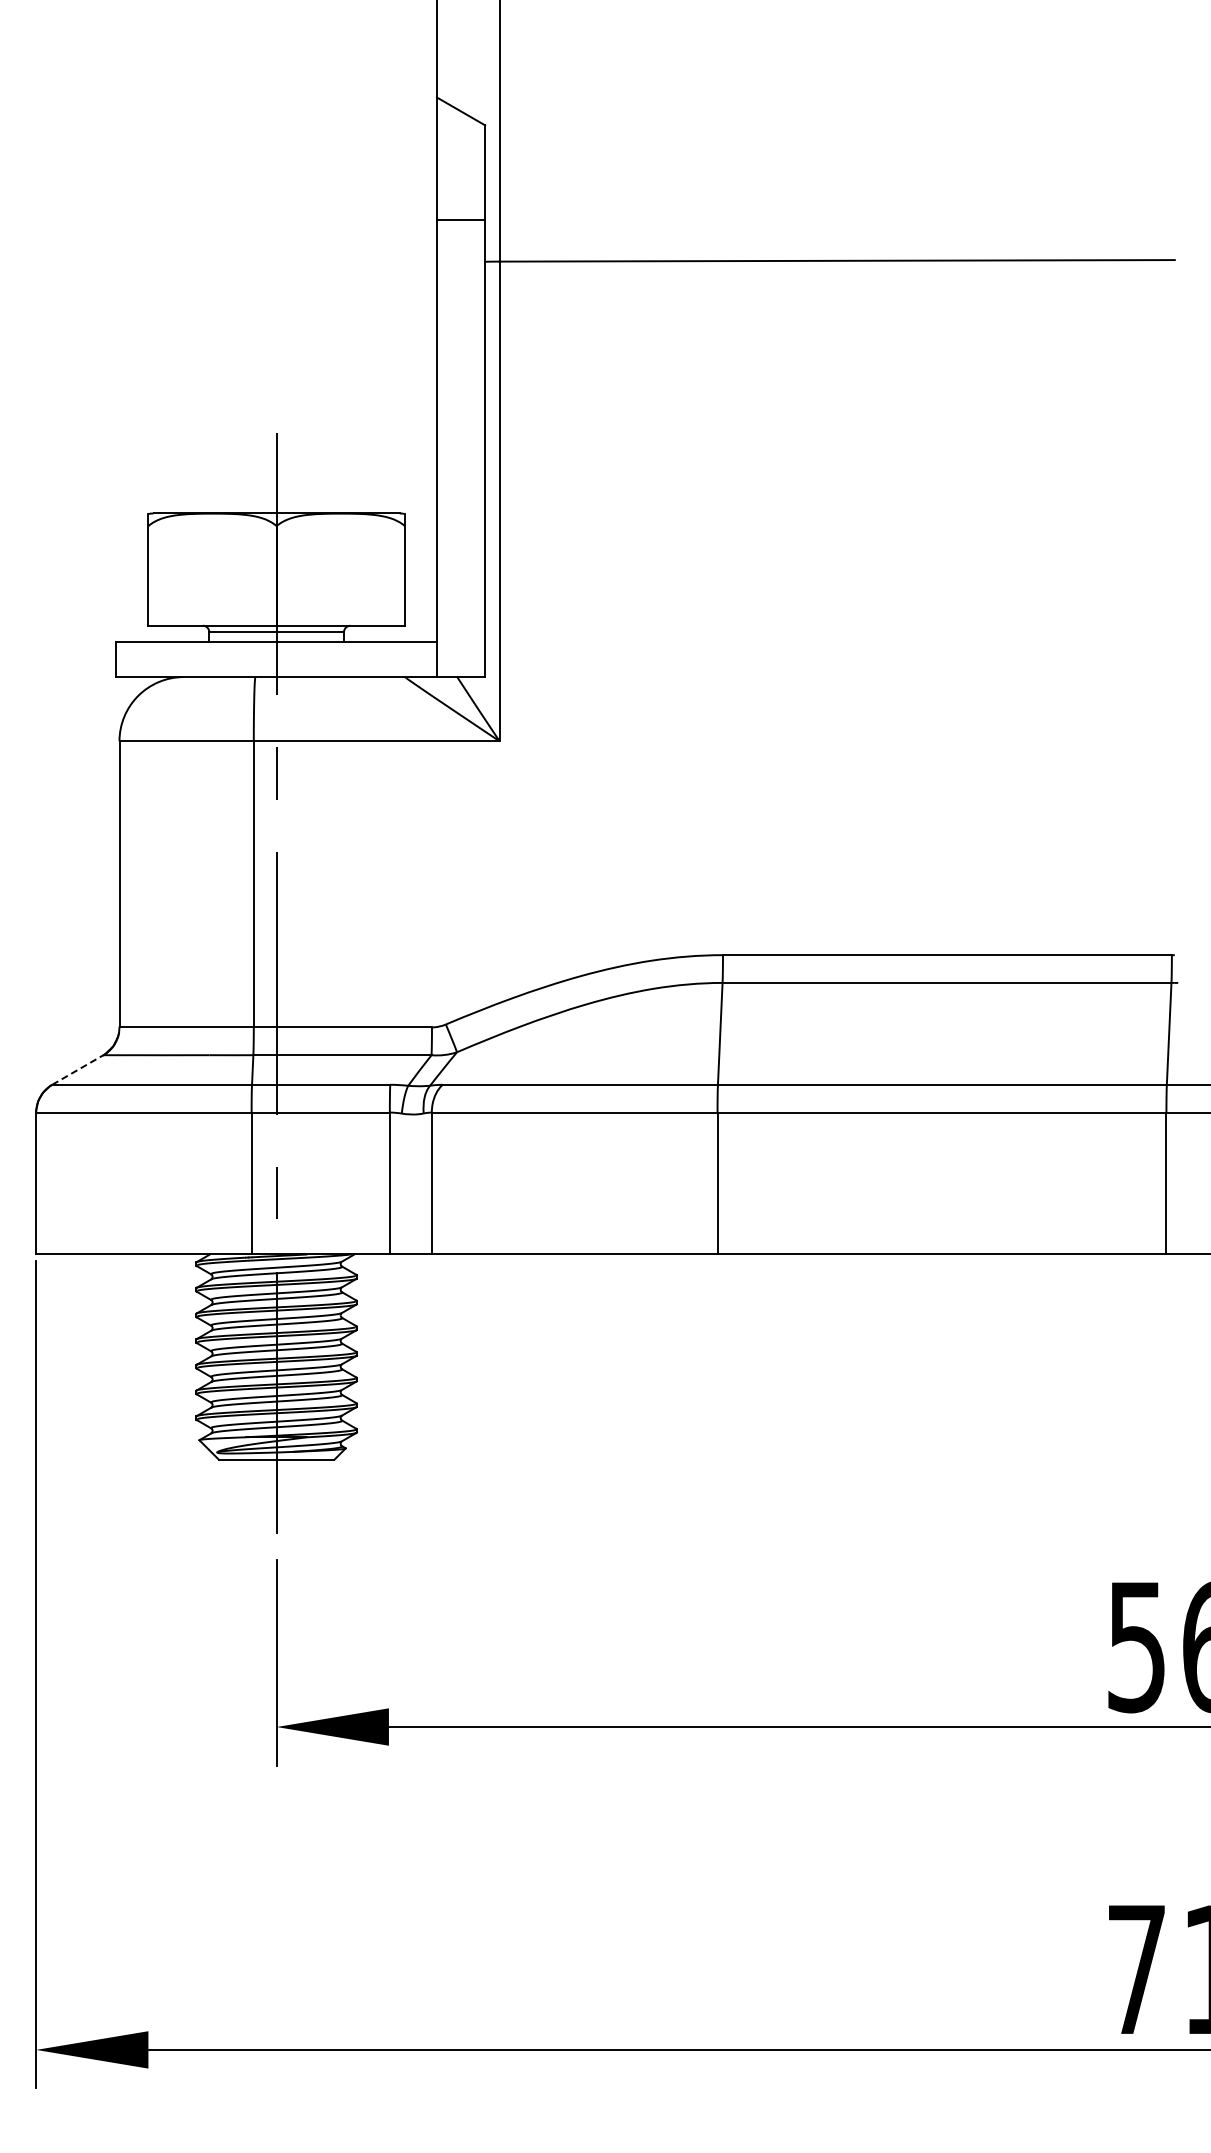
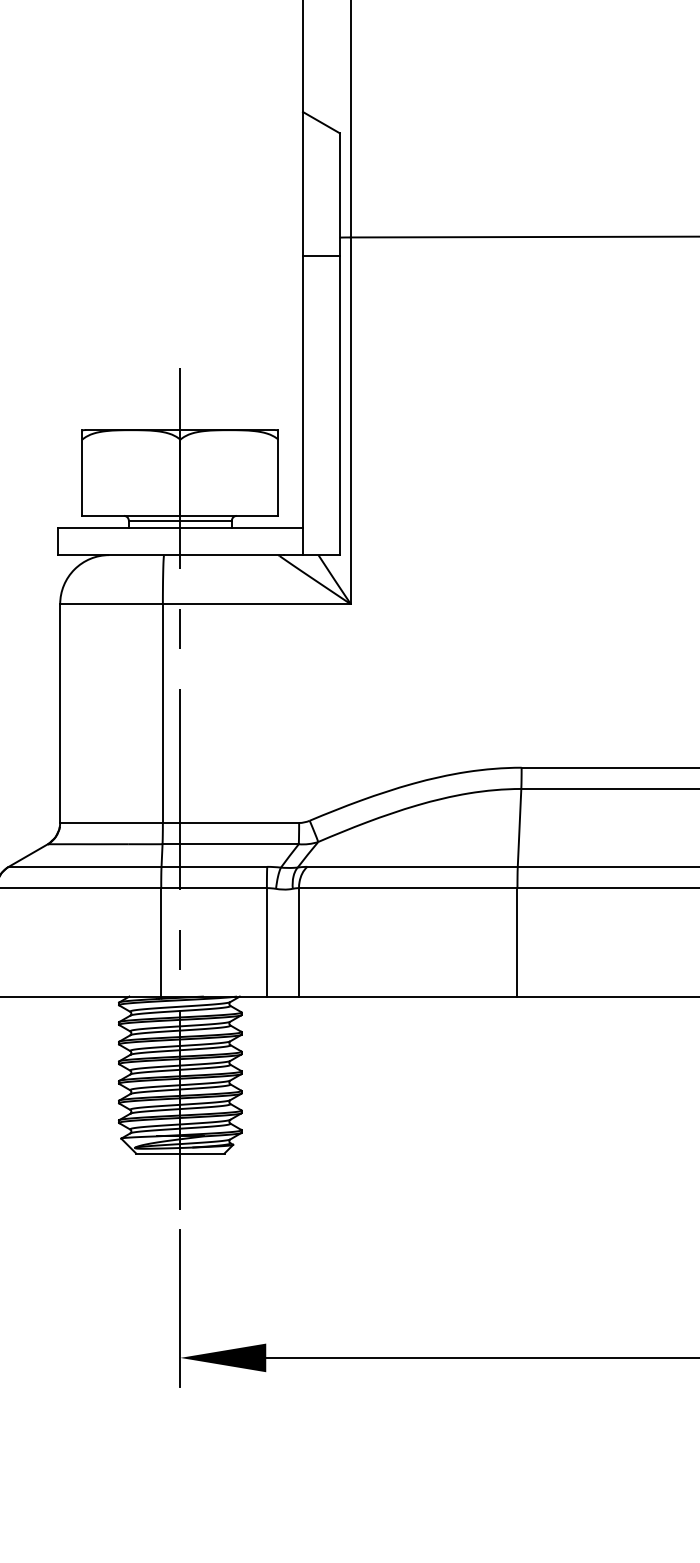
line: (461, 219) -> (321, 255), moved
line: (77, 1070) -> (28, 855), dashed -> solid

